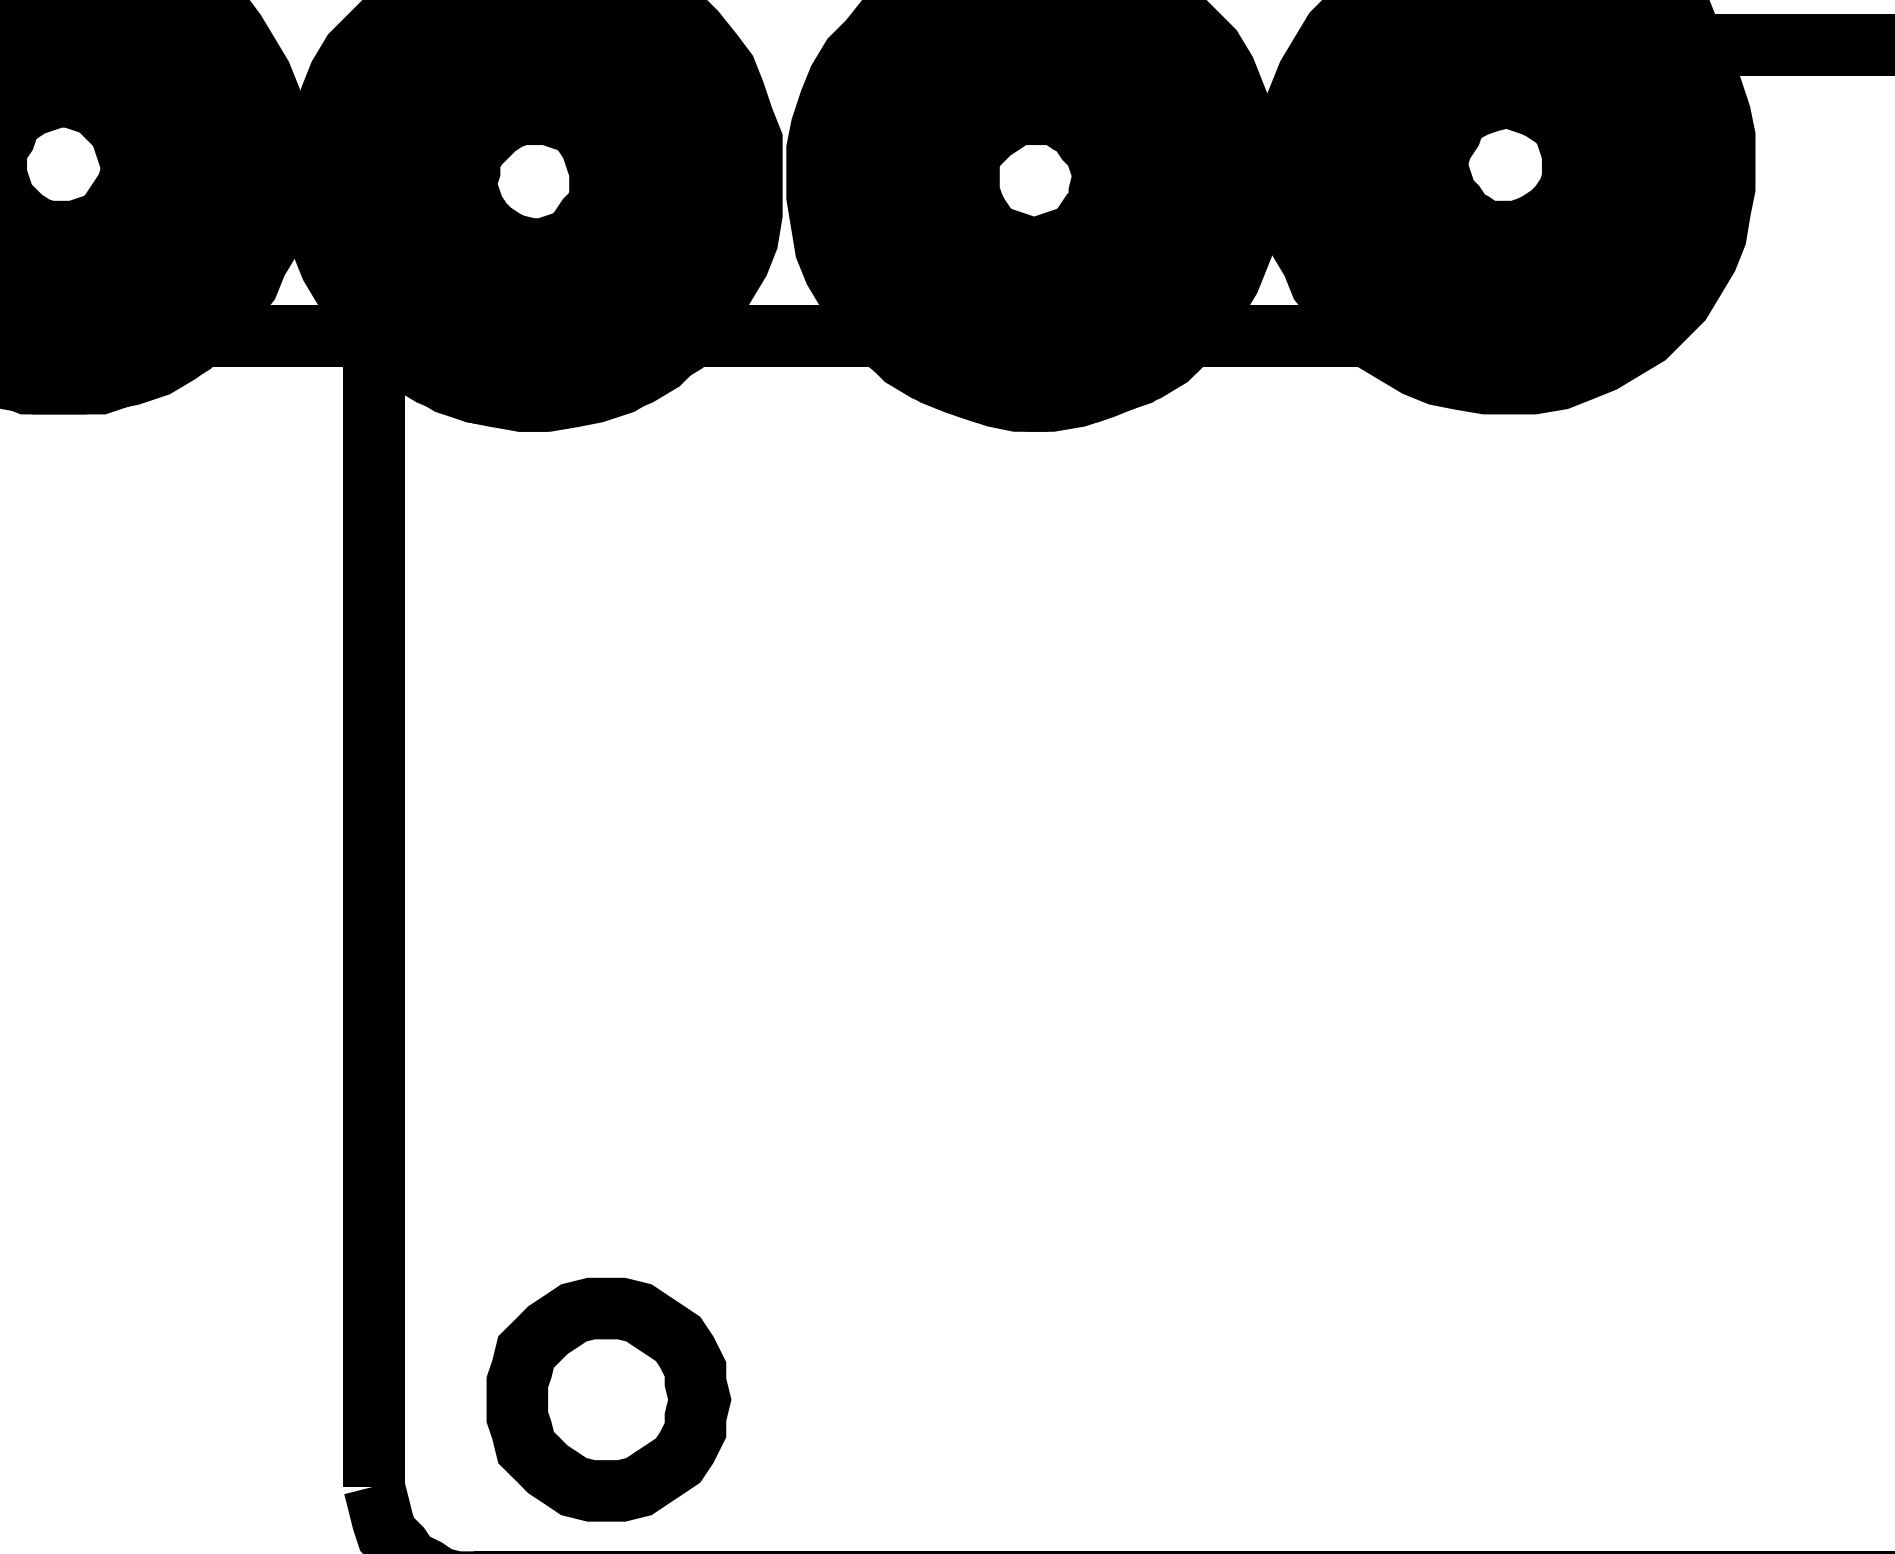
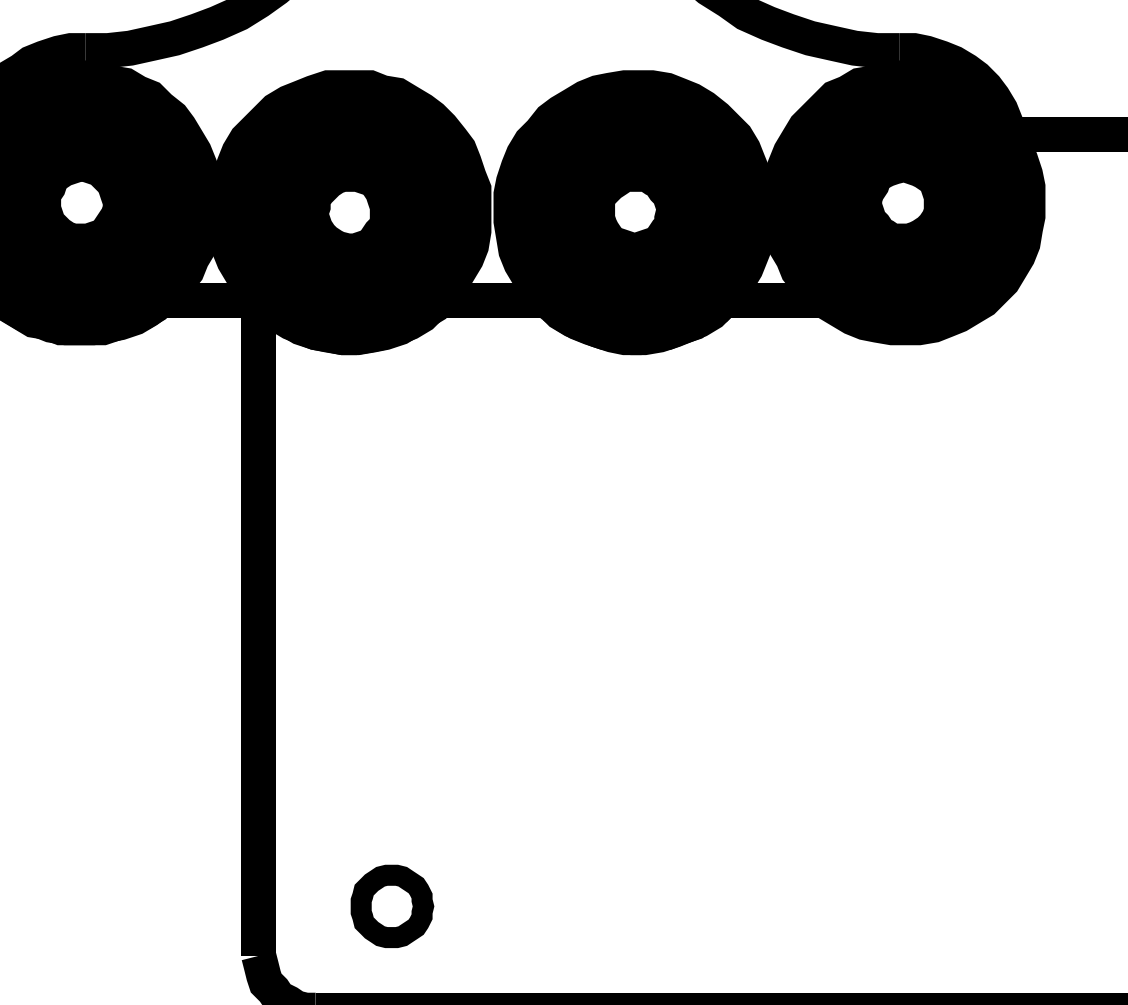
part: (608, 1399) -> (392, 906), size x0.6

